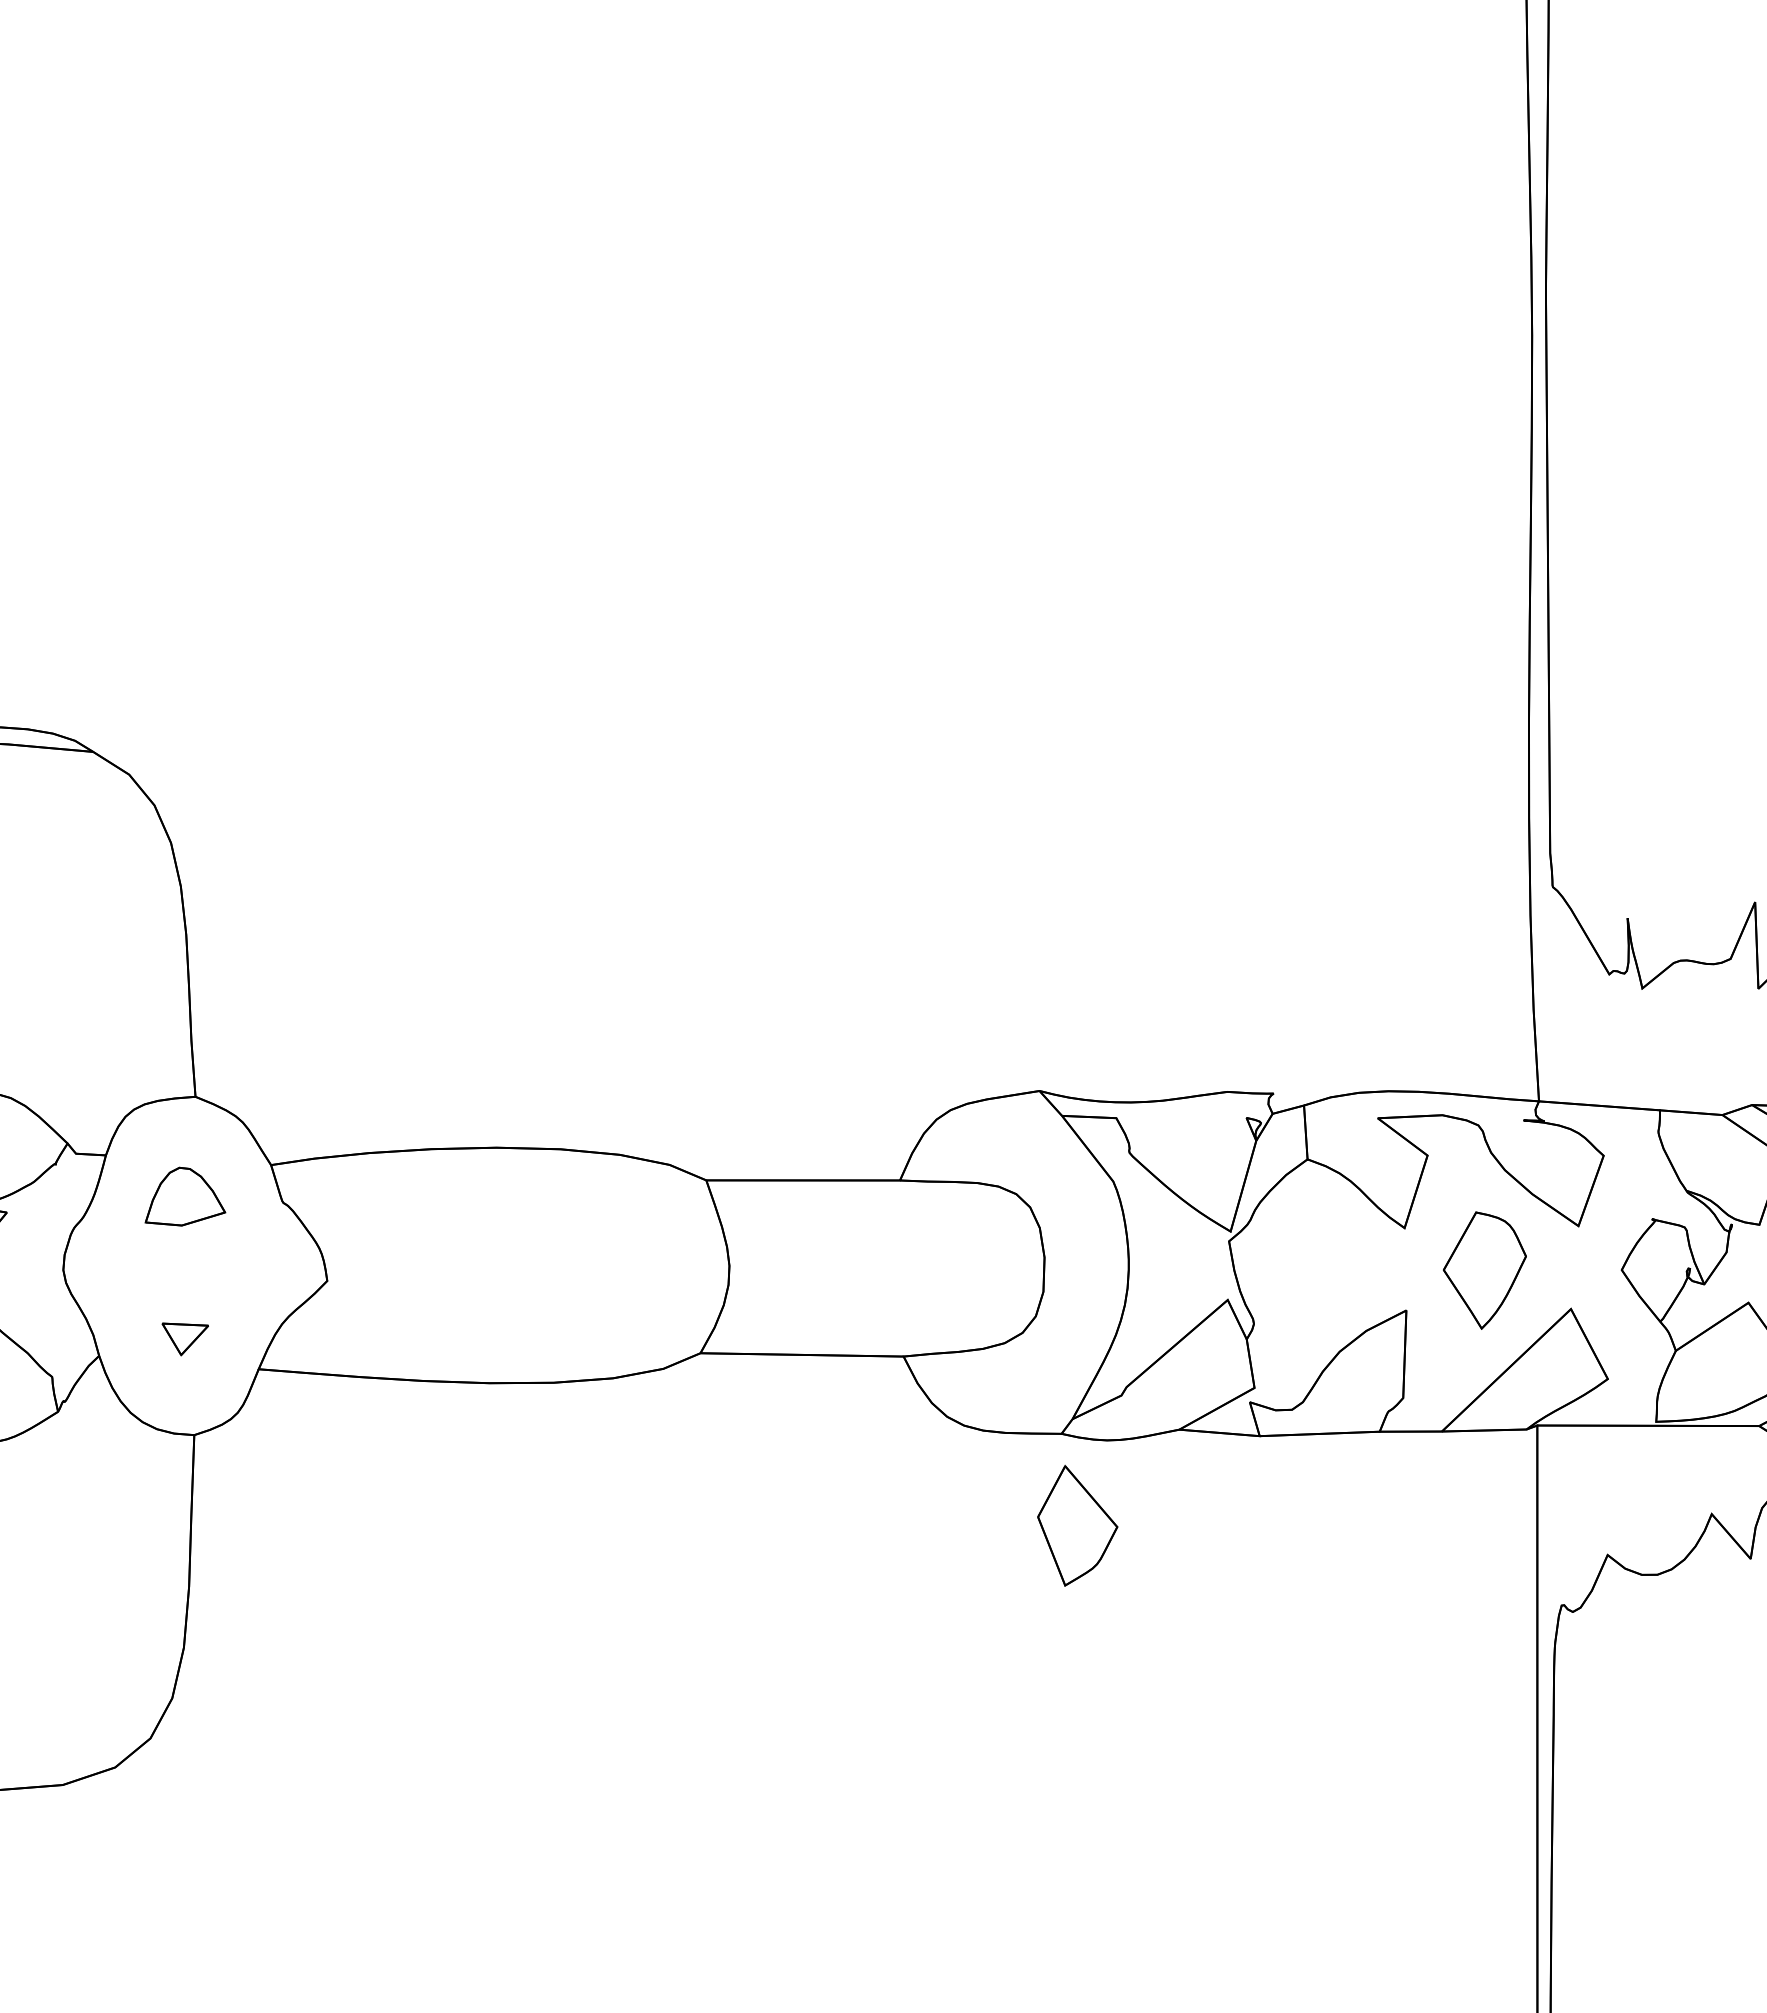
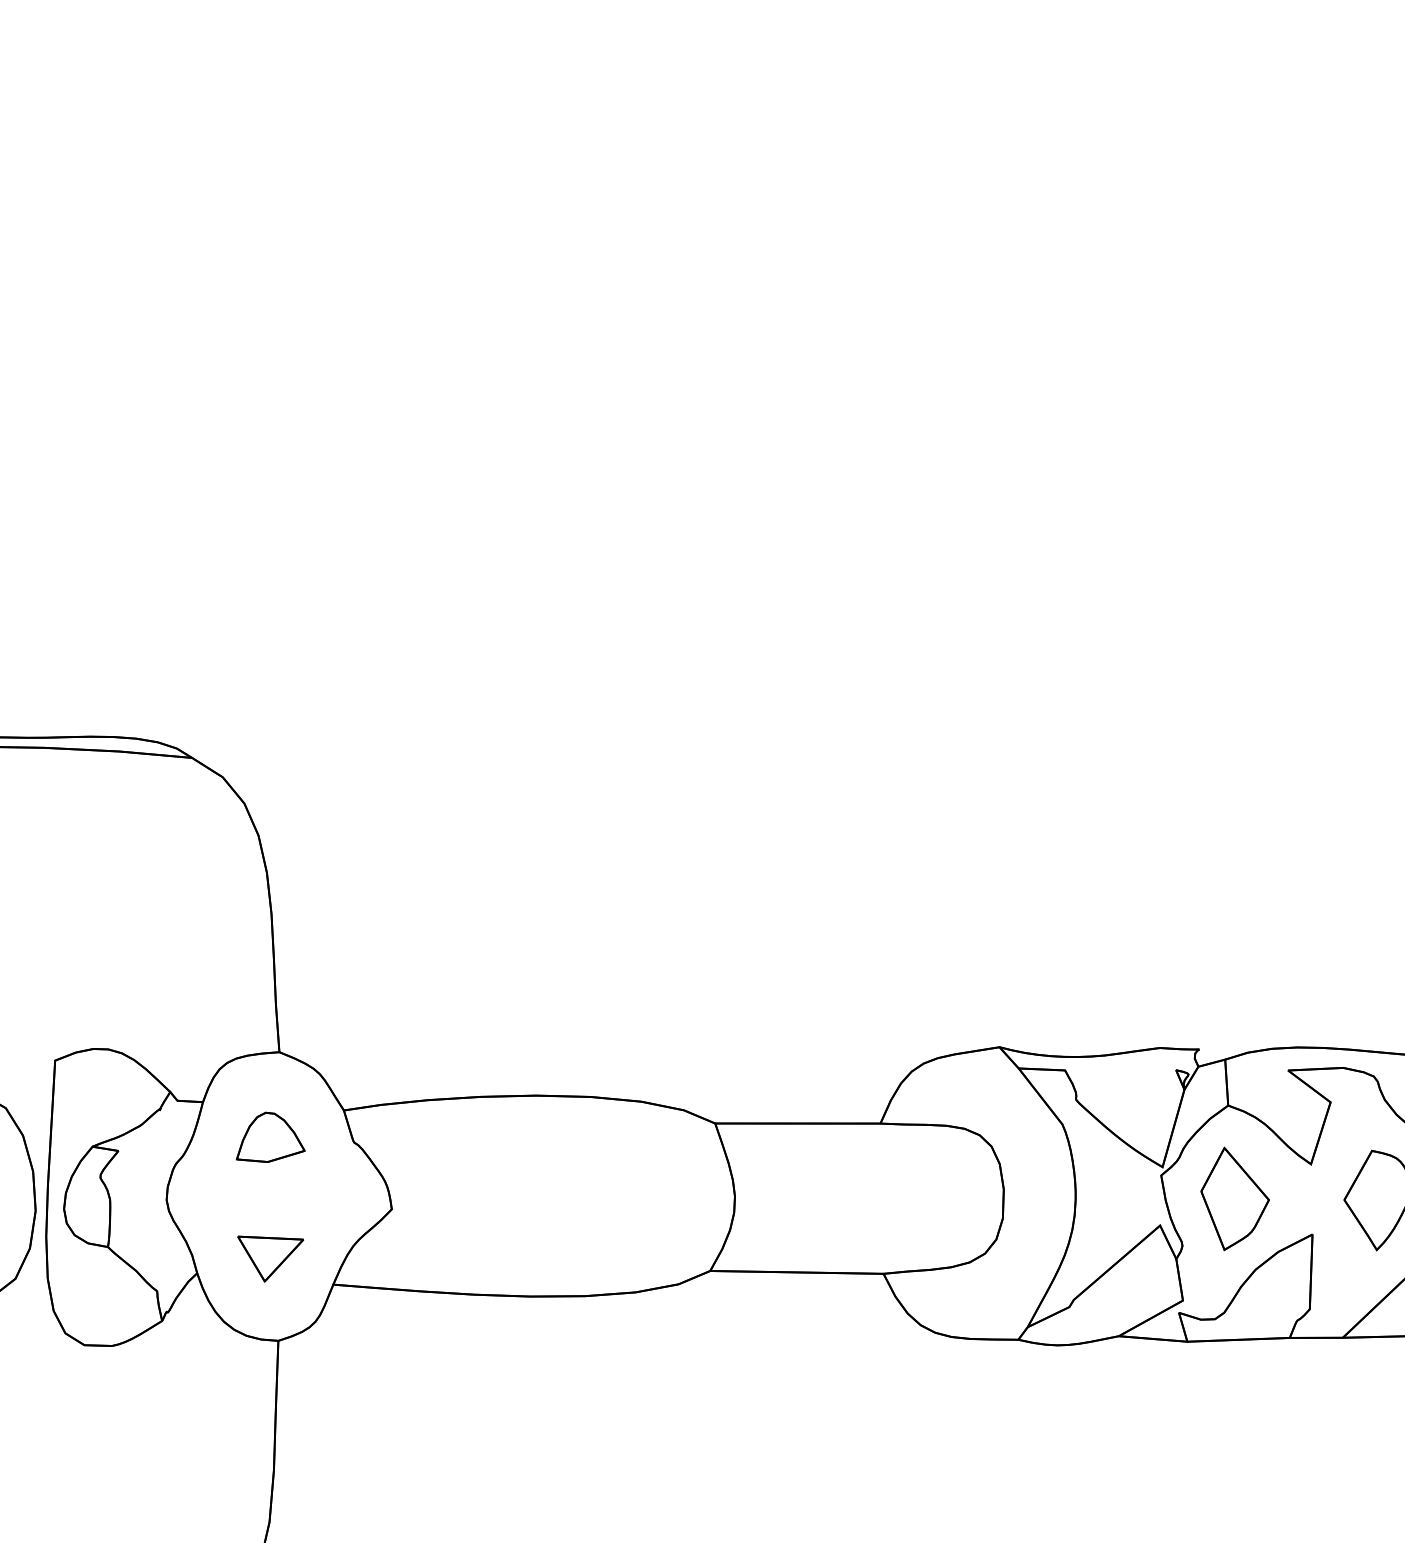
part: (185, 1339) -> (270, 1259), size x1.67
part: (1077, 1525) -> (1234, 1198), moved

